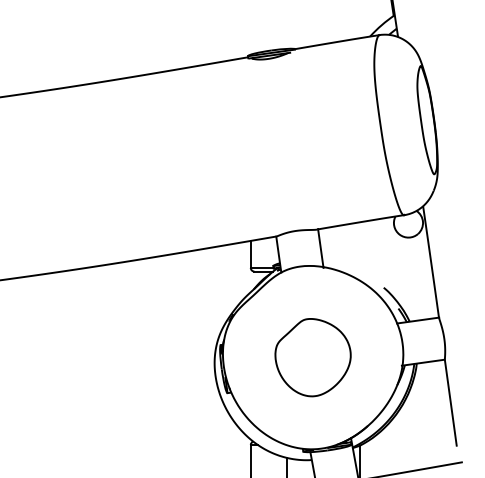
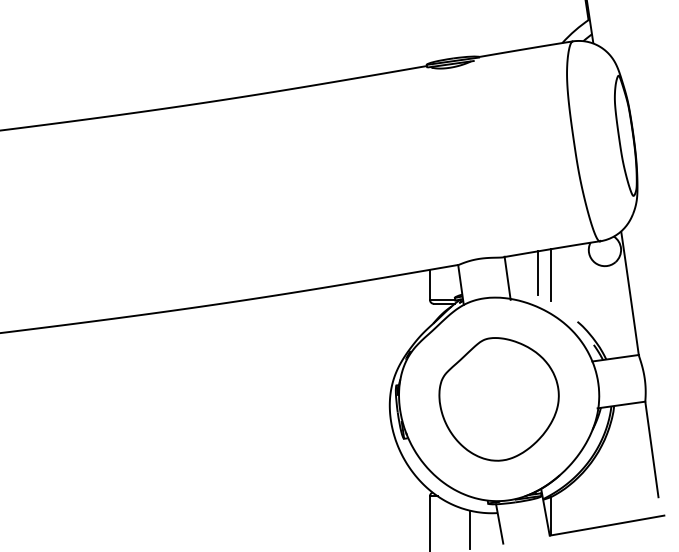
line: (347, 244) -> (537, 273), added
line: (360, 246) -> (551, 275), added
part: (312, 357) -> (498, 399), size x1.43

